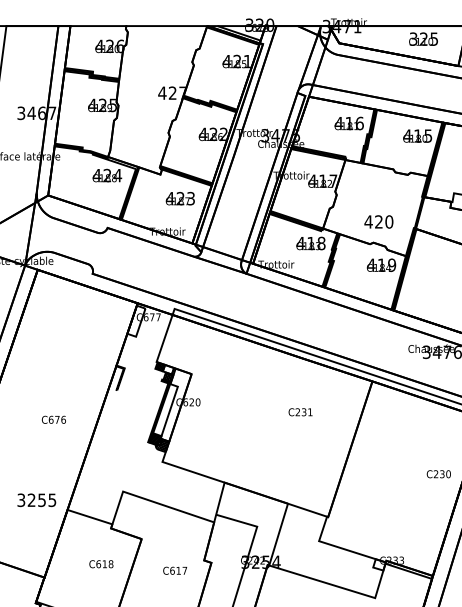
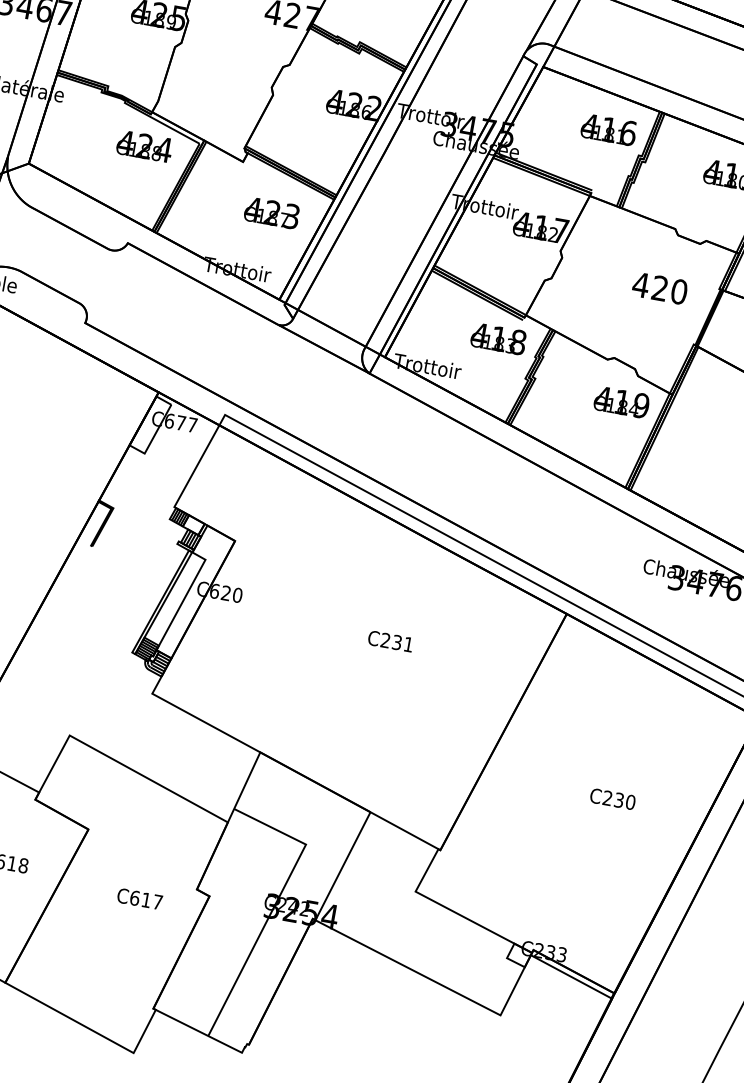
text: (378, 221) -> (659, 287), moved
text: (300, 412) -> (390, 641), moved
text: (438, 474) -> (612, 799), moved

